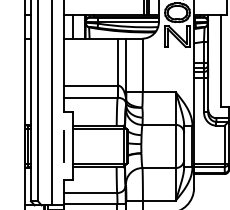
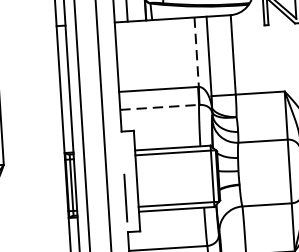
line: (118, 62) -> (197, 52), solid -> dashed
line: (90, 97) -> (159, 107), solid -> dashed
line: (63, 146) -> (124, 198), moved

